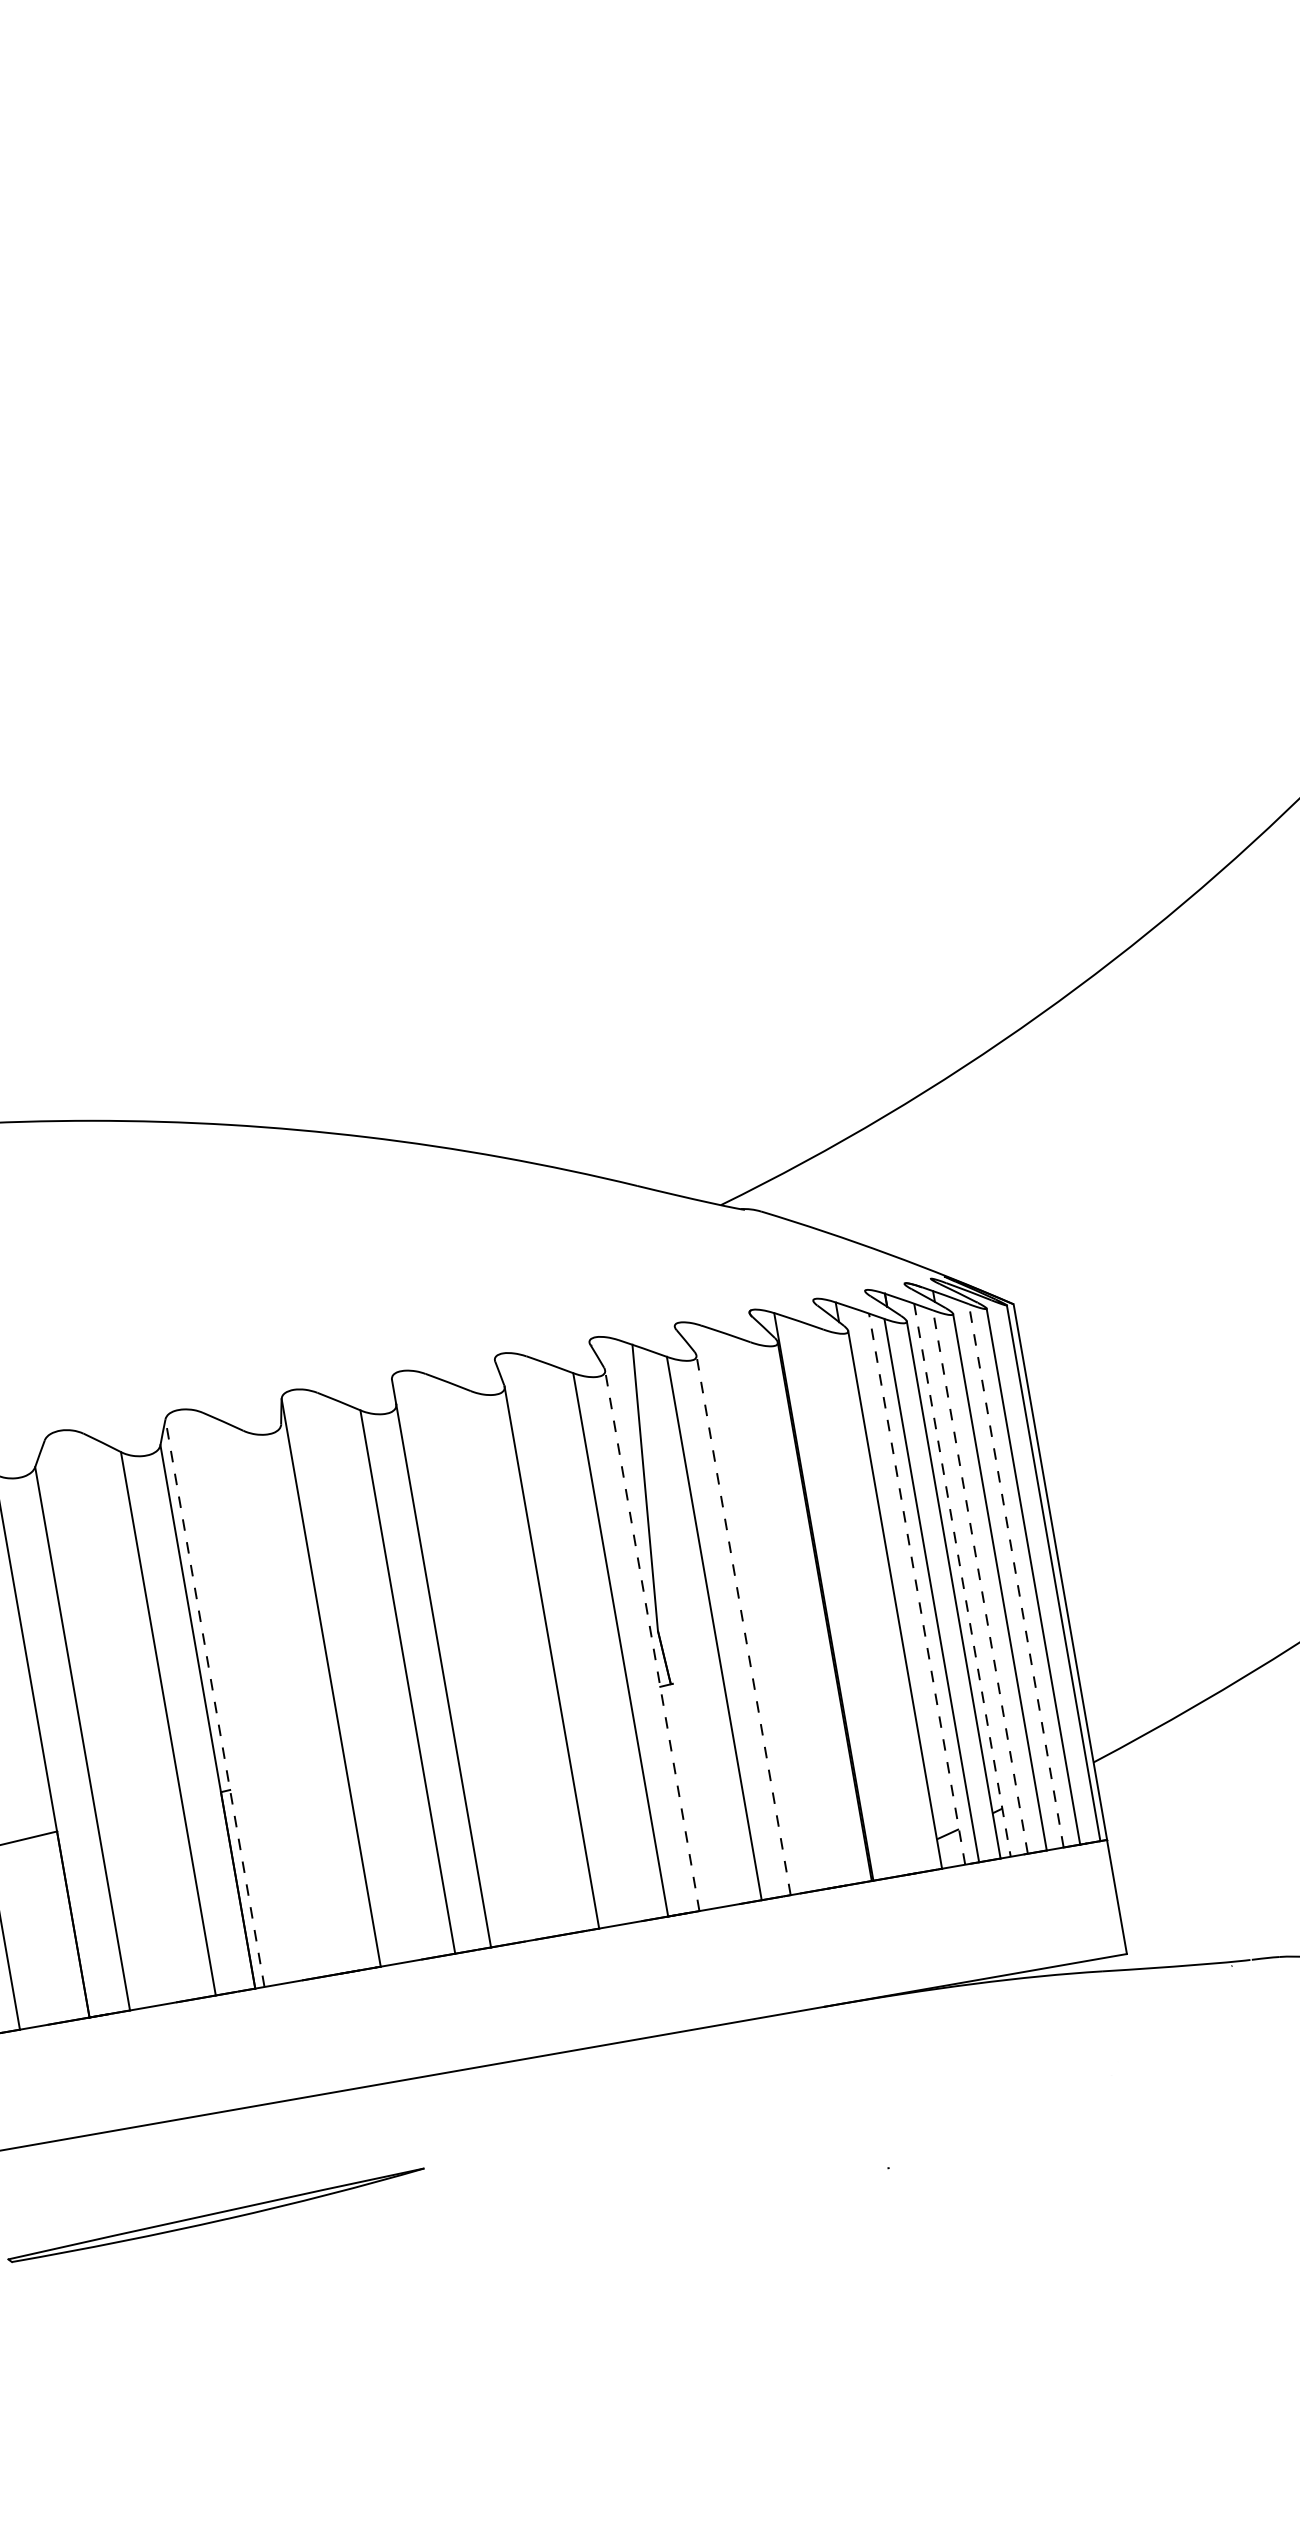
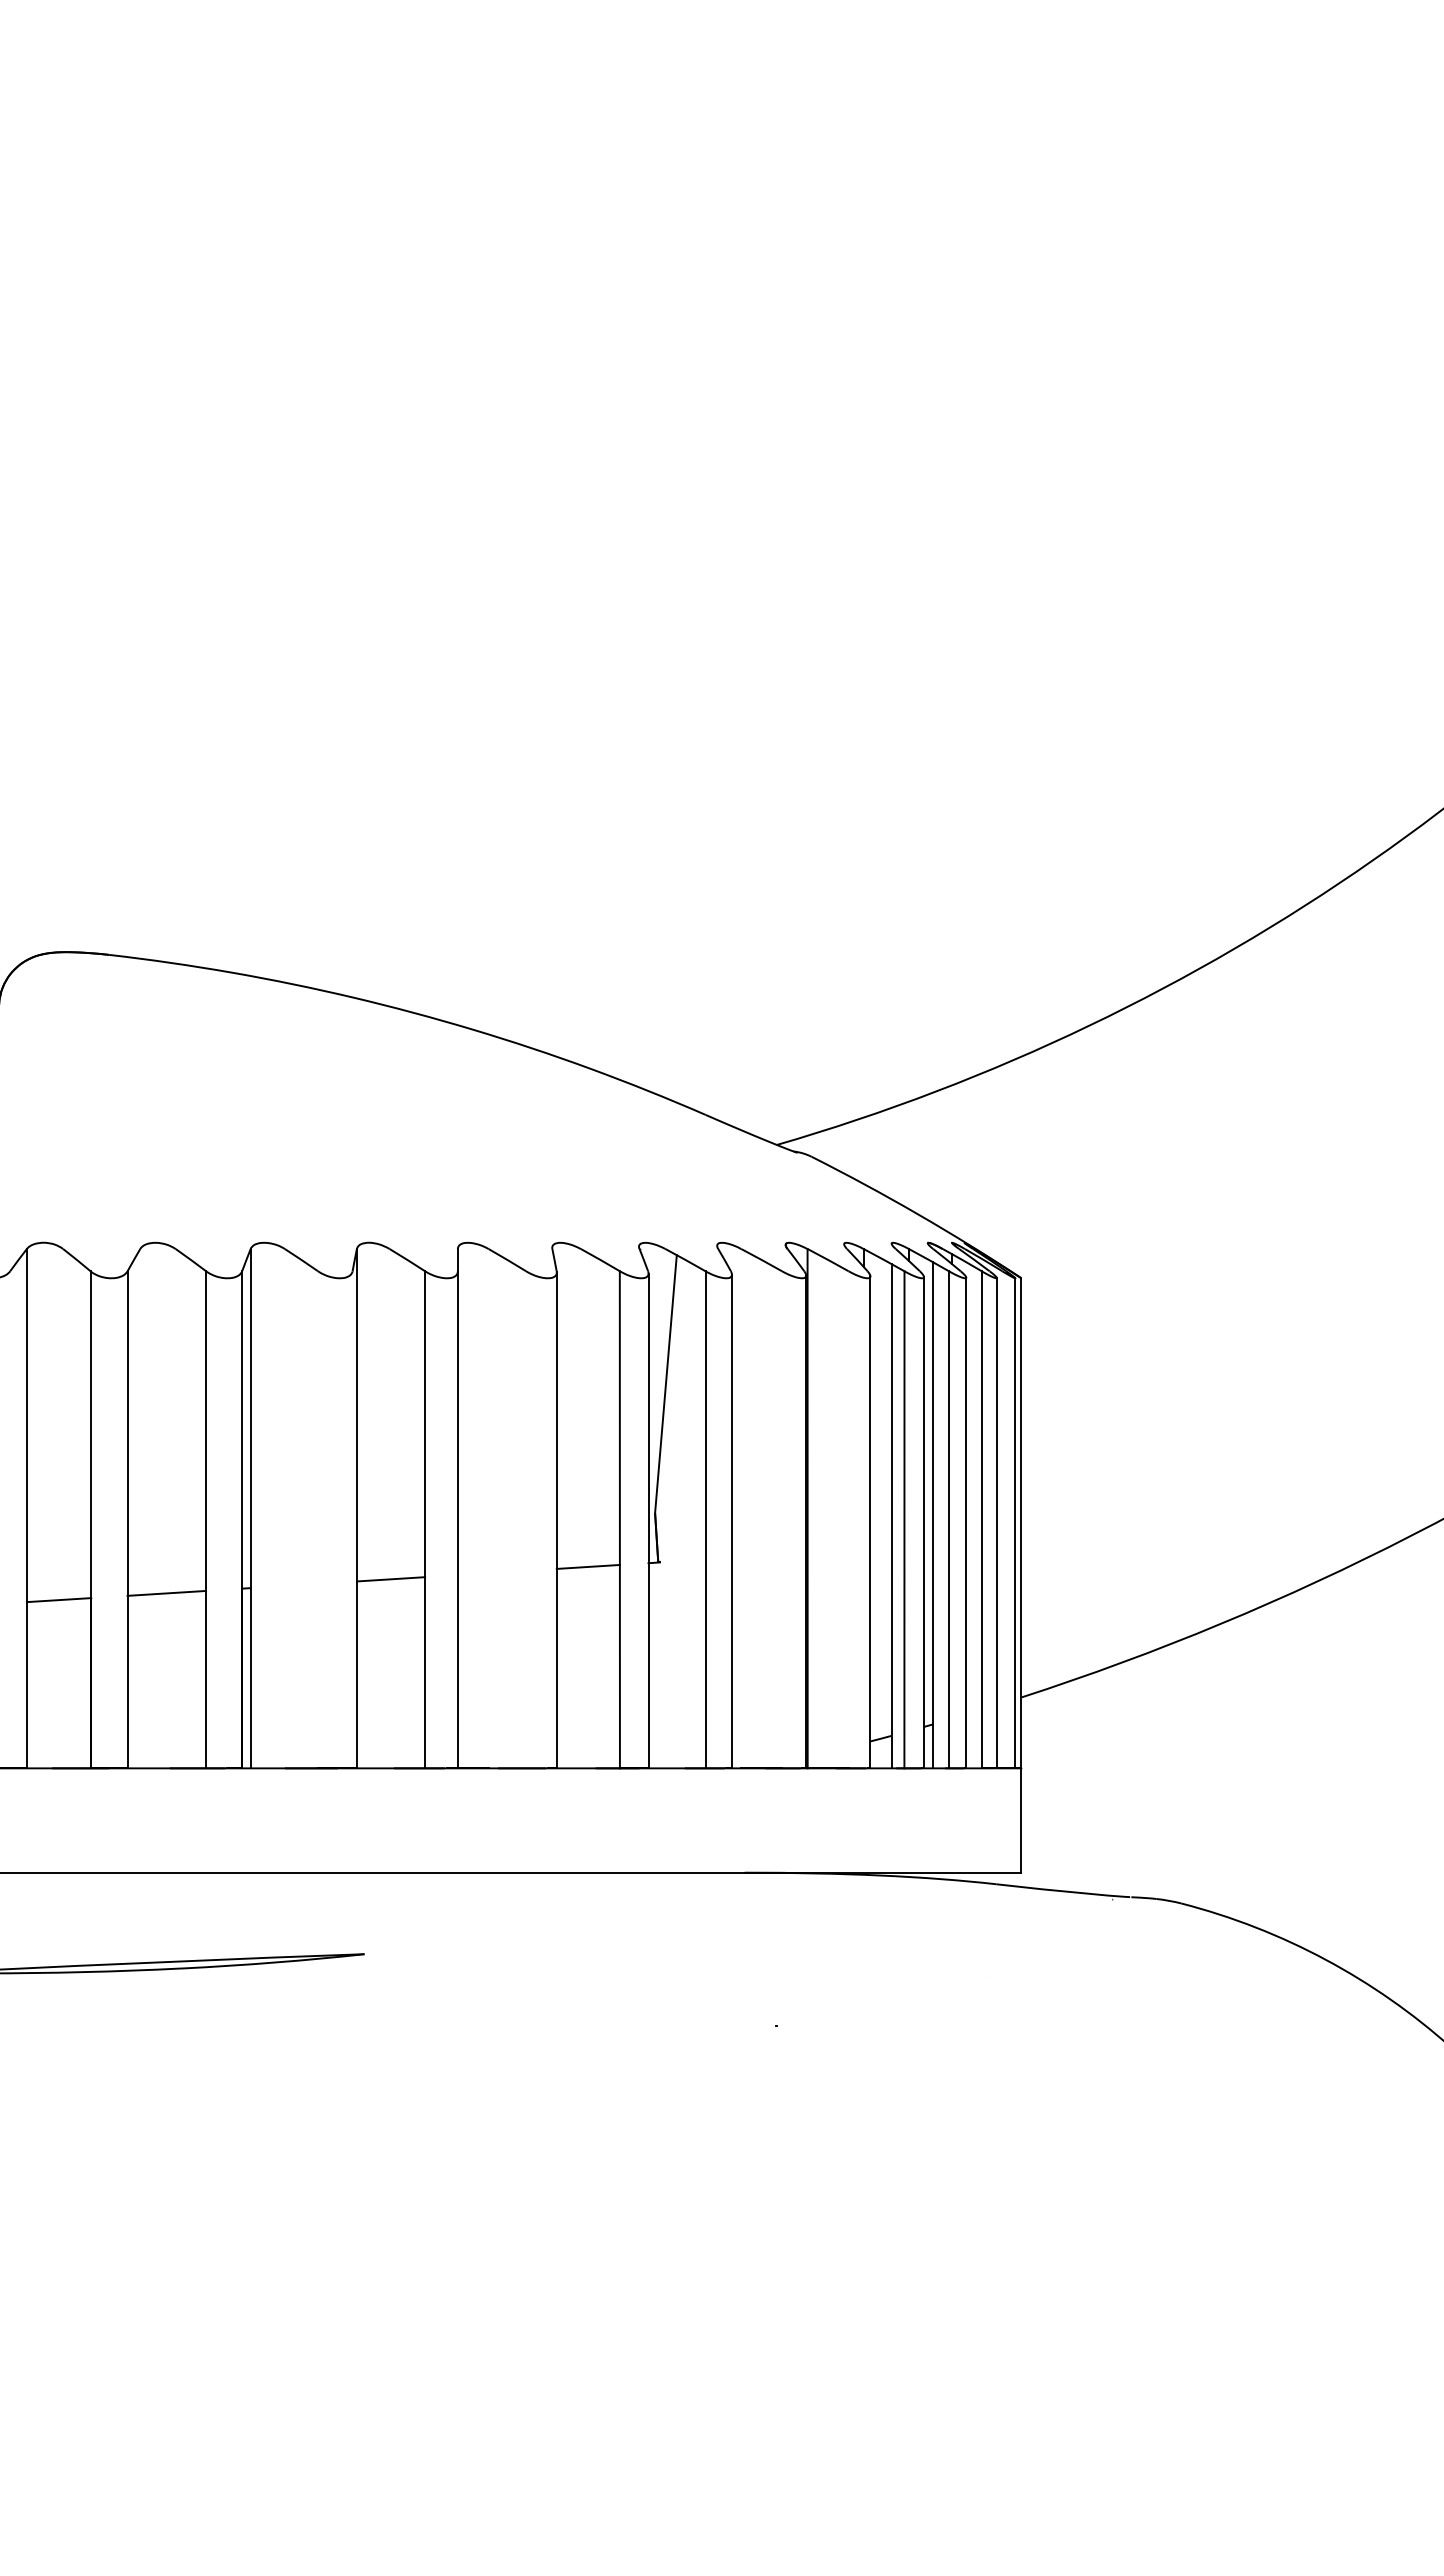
line: (1015, 1575) -> (981, 1519), dashed -> solid
line: (962, 1580) -> (933, 1515), dashed -> solid
line: (979, 1581) -> (948, 1519), dashed -> solid
line: (916, 1588) -> (891, 1515), dashed -> solid
line: (744, 1625) -> (732, 1521), dashed -> solid
line: (652, 1640) -> (648, 1520), dashed -> solid
line: (214, 1702) -> (250, 1508), dashed -> solid
line: (594, 1702) -> (587, 1566), added
line: (381, 1753) -> (390, 1579), added
line: (139, 1810) -> (166, 1592), added

